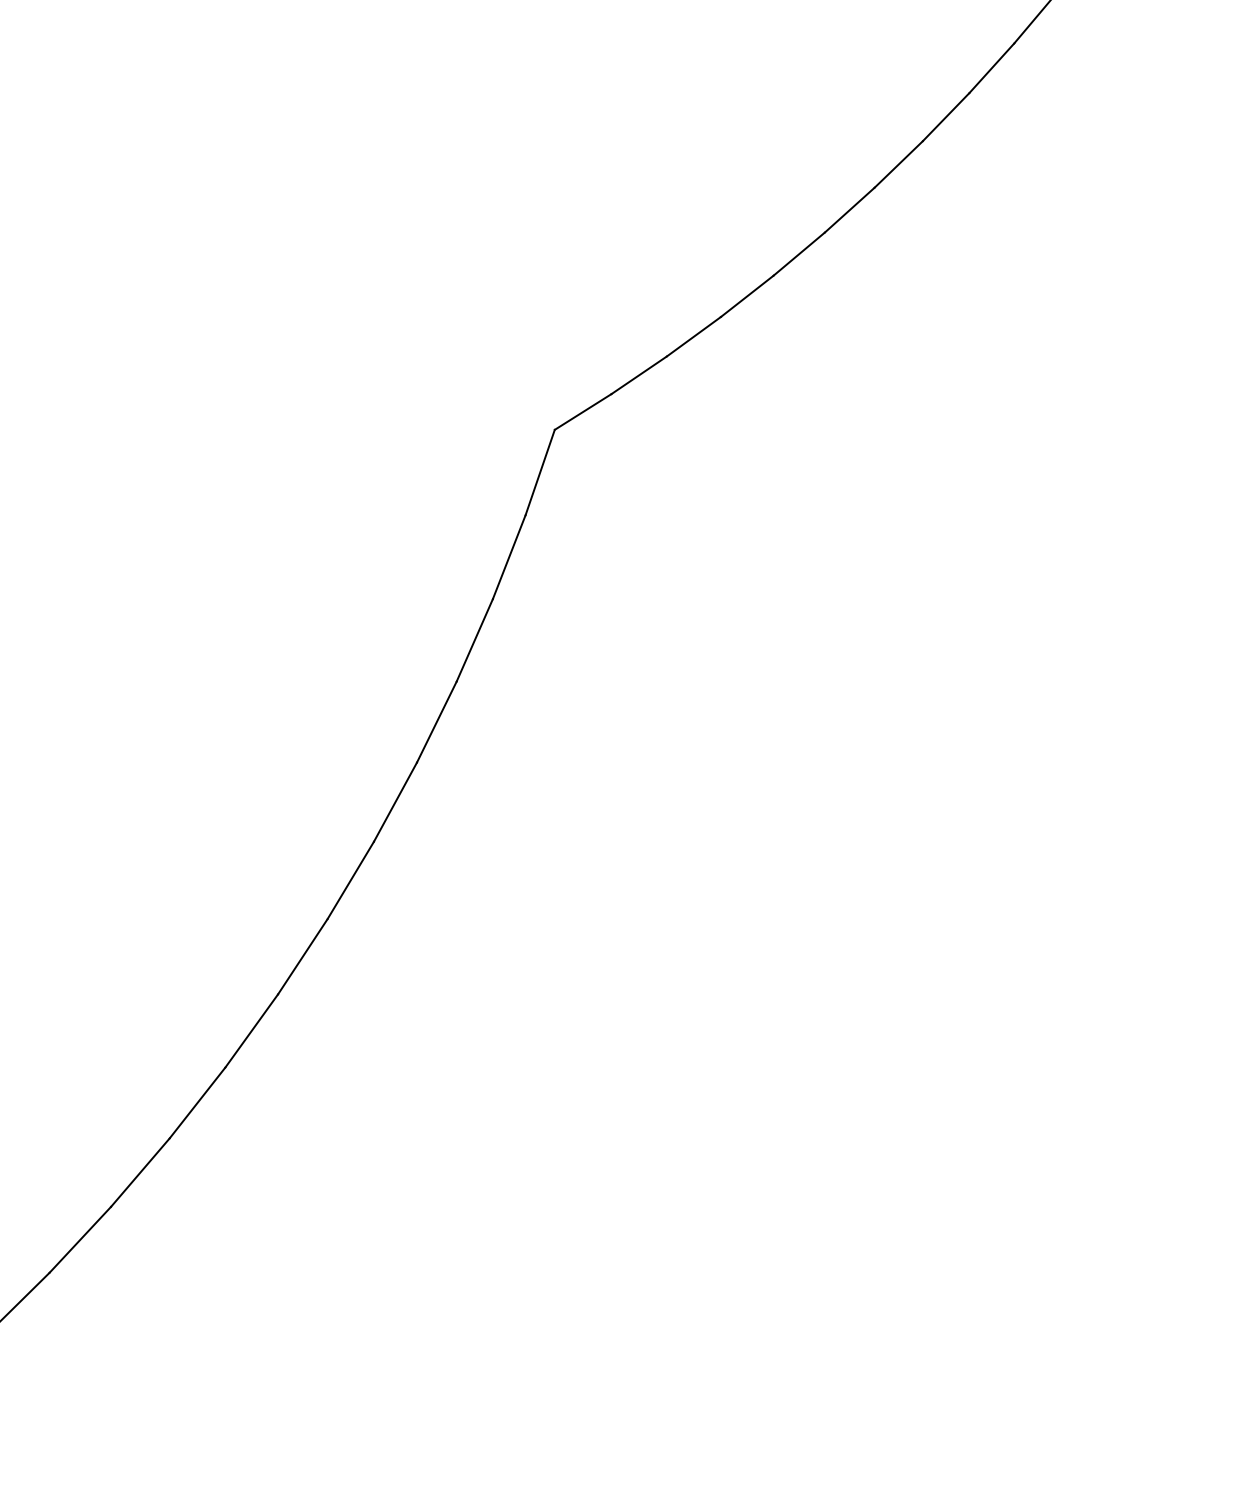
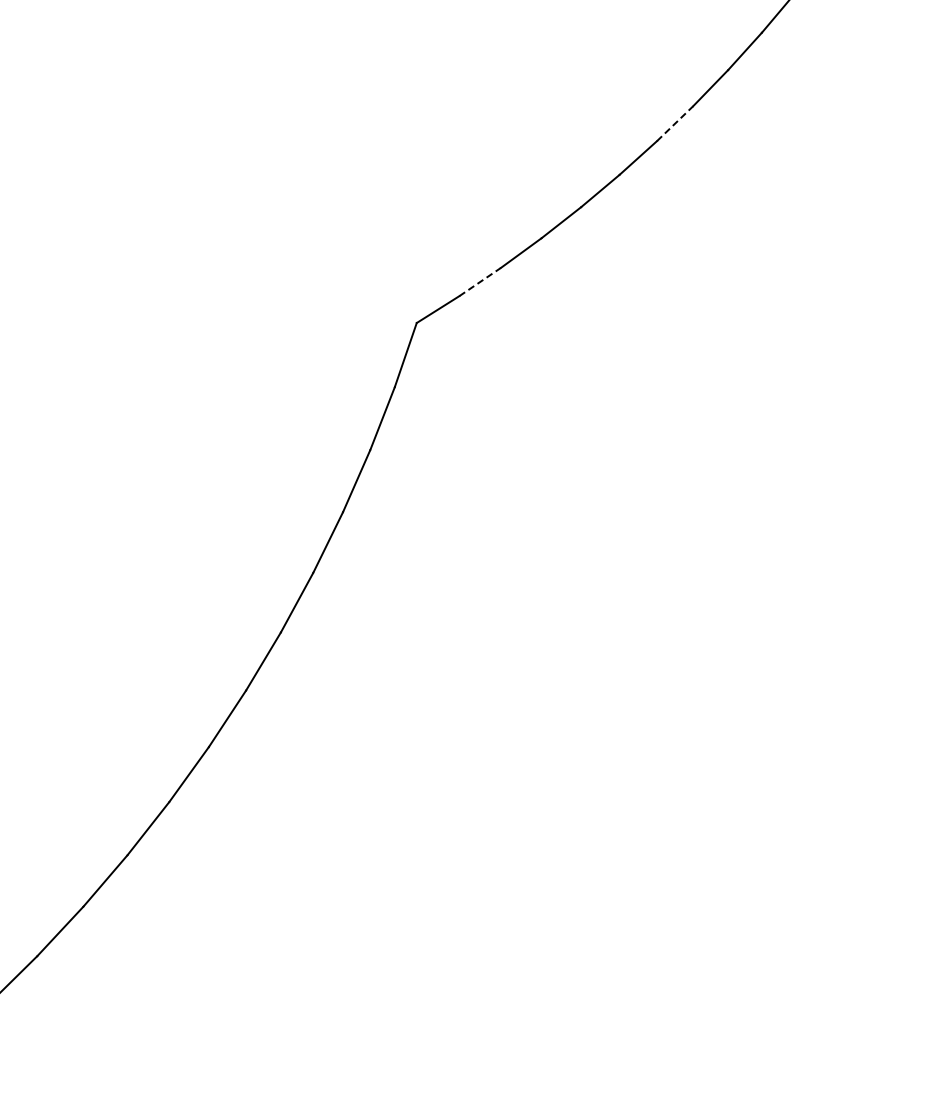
line: (899, 164) -> (675, 123), solid -> dashed
line: (639, 374) -> (480, 281), solid -> dashed

